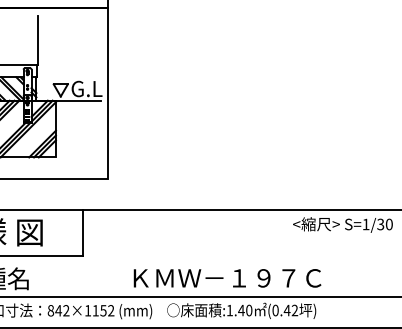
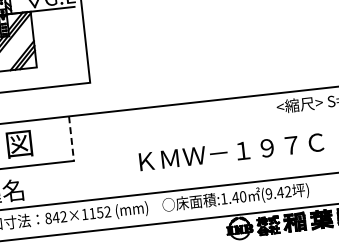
line: (82, 232) -> (71, 138), solid -> dashed
text: (227, 278) -> (231, 152), moved
text: (275, 310) -> (268, 193), (0.42 -> (9.42

